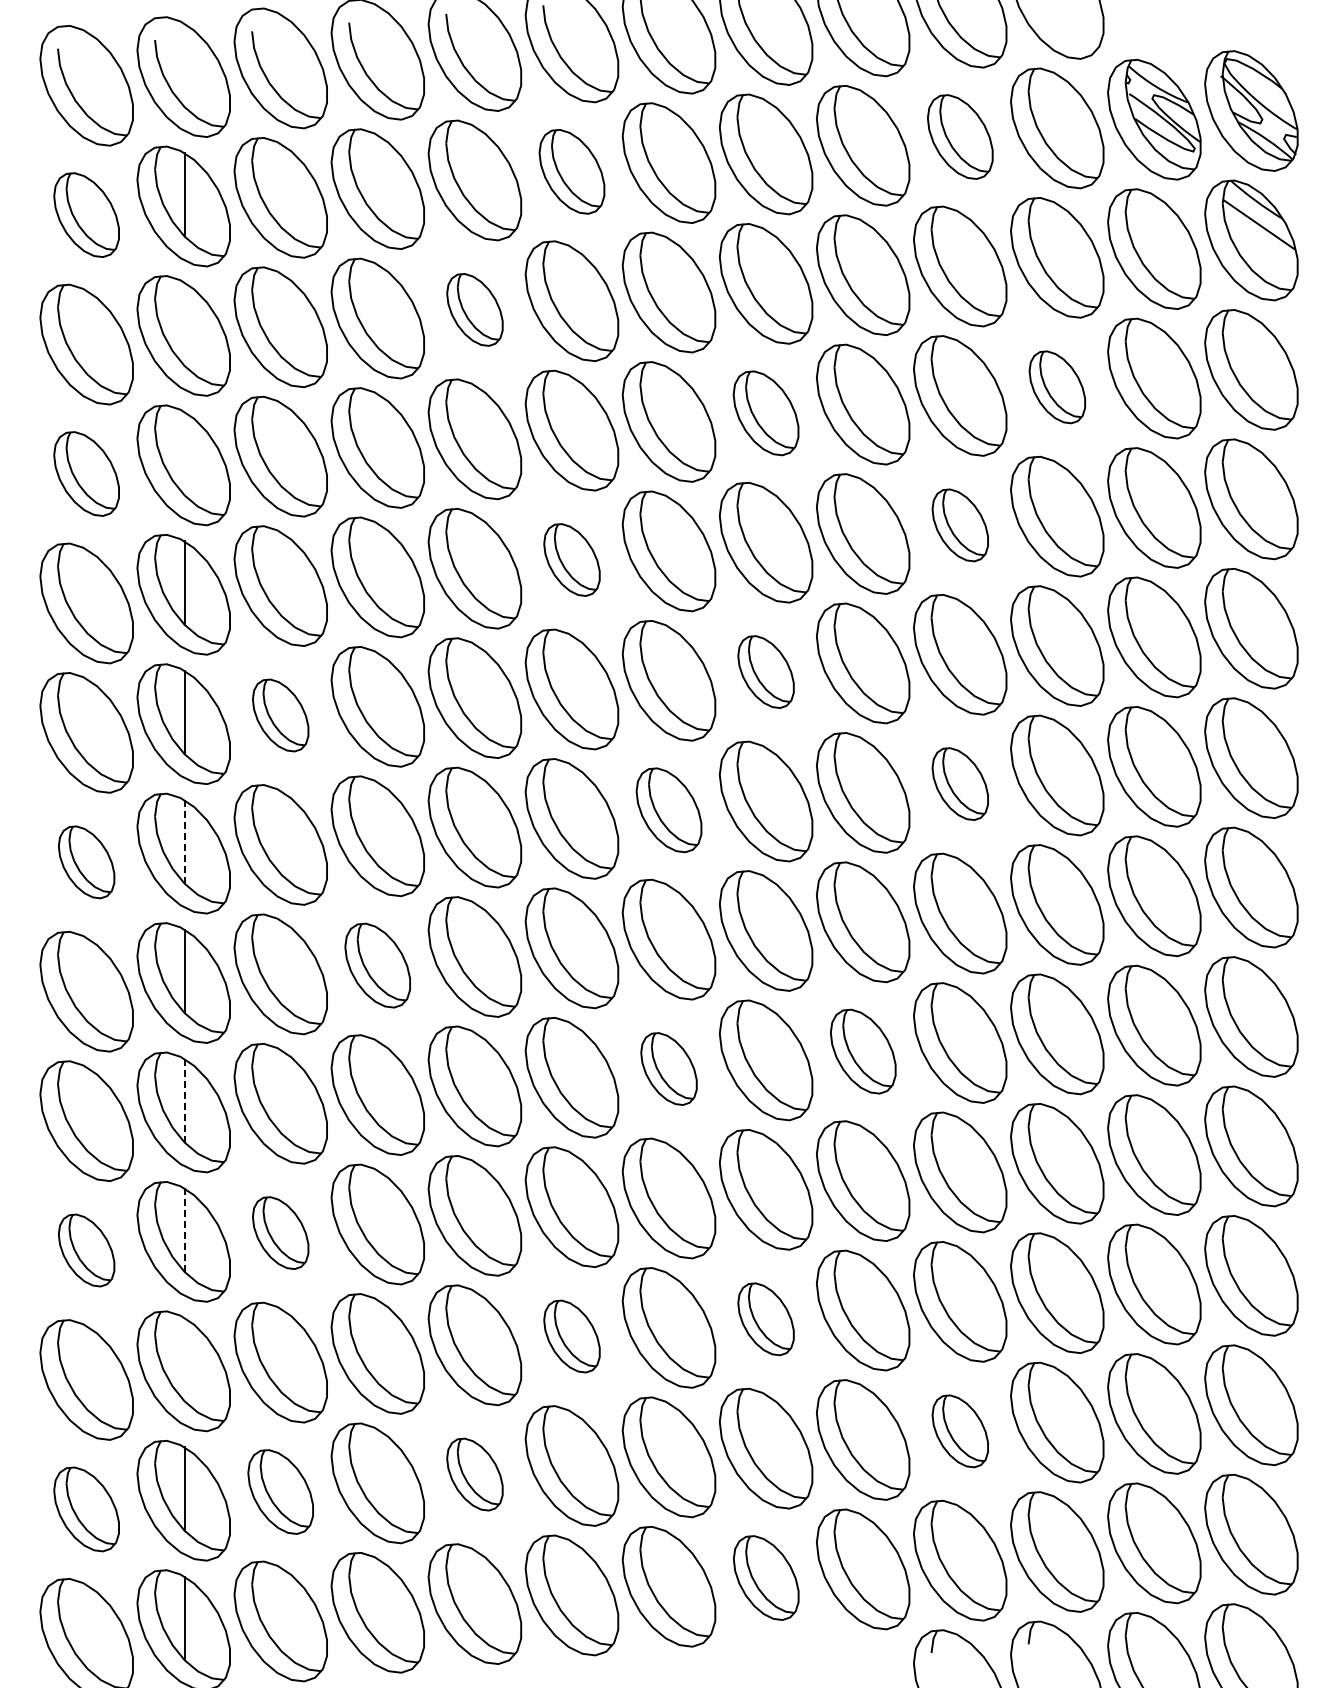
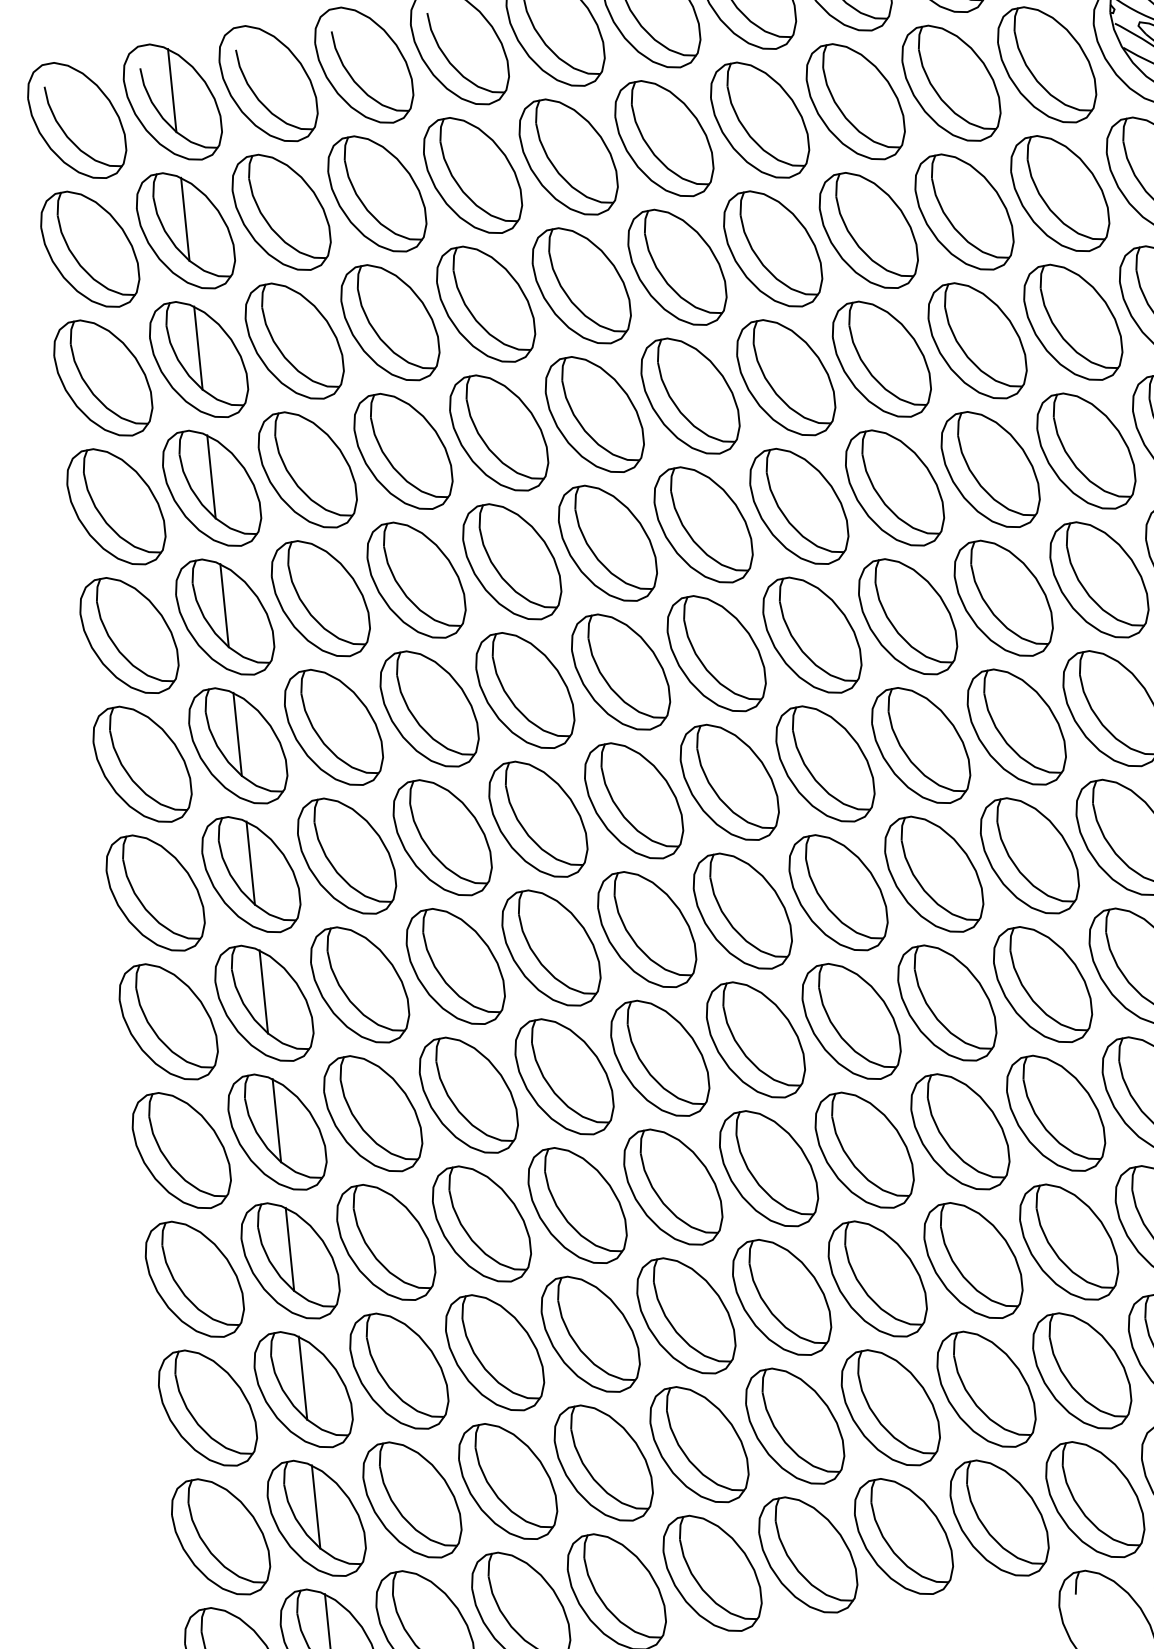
line: (184, 65) -> (172, 90), added
part: (960, 136) -> (951, 82), size x1.43
part: (571, 171) -> (567, 157), size x1.43
part: (86, 214) -> (89, 248), size x1.43
part: (474, 309) -> (485, 304), size x1.67
line: (184, 323) -> (198, 347), added
part: (1057, 387) -> (1073, 322), size x1.67
part: (765, 413) -> (785, 378), size x1.43
line: (184, 453) -> (211, 476), added
part: (86, 473) -> (115, 506), size x1.43
part: (960, 525) -> (990, 469), size x1.67
part: (571, 559) -> (607, 543), size x1.67
part: (765, 671) -> (811, 634), size x1.67
part: (280, 715) -> (333, 727), size x1.67
part: (960, 783) -> (1016, 726), size x1.67
part: (668, 810) -> (728, 782), size x1.43
line: (184, 841) -> (250, 862), dashed -> solid
part: (86, 862) -> (155, 893), size x1.67
part: (377, 965) -> (455, 966), size x1.43
part: (863, 1051) -> (947, 1003), size x1.43
part: (668, 1068) -> (755, 1039), size x1.67
line: (184, 1100) -> (276, 1120), dashed -> solid
line: (184, 1230) -> (289, 1249), dashed -> solid
part: (280, 1232) -> (385, 1242), size x1.67
part: (86, 1250) -> (194, 1279), size x1.67
part: (765, 1319) -> (876, 1279), size x1.67
part: (571, 1336) -> (685, 1316), size x1.67
line: (184, 1359) -> (302, 1378), added
part: (960, 1431) -> (1082, 1371), size x1.67
part: (474, 1474) -> (603, 1463), size x1.67
part: (280, 1491) -> (411, 1499), size x1.43
part: (86, 1509) -> (220, 1537), size x1.43
part: (766, 1577) -> (903, 1536), size x1.43

